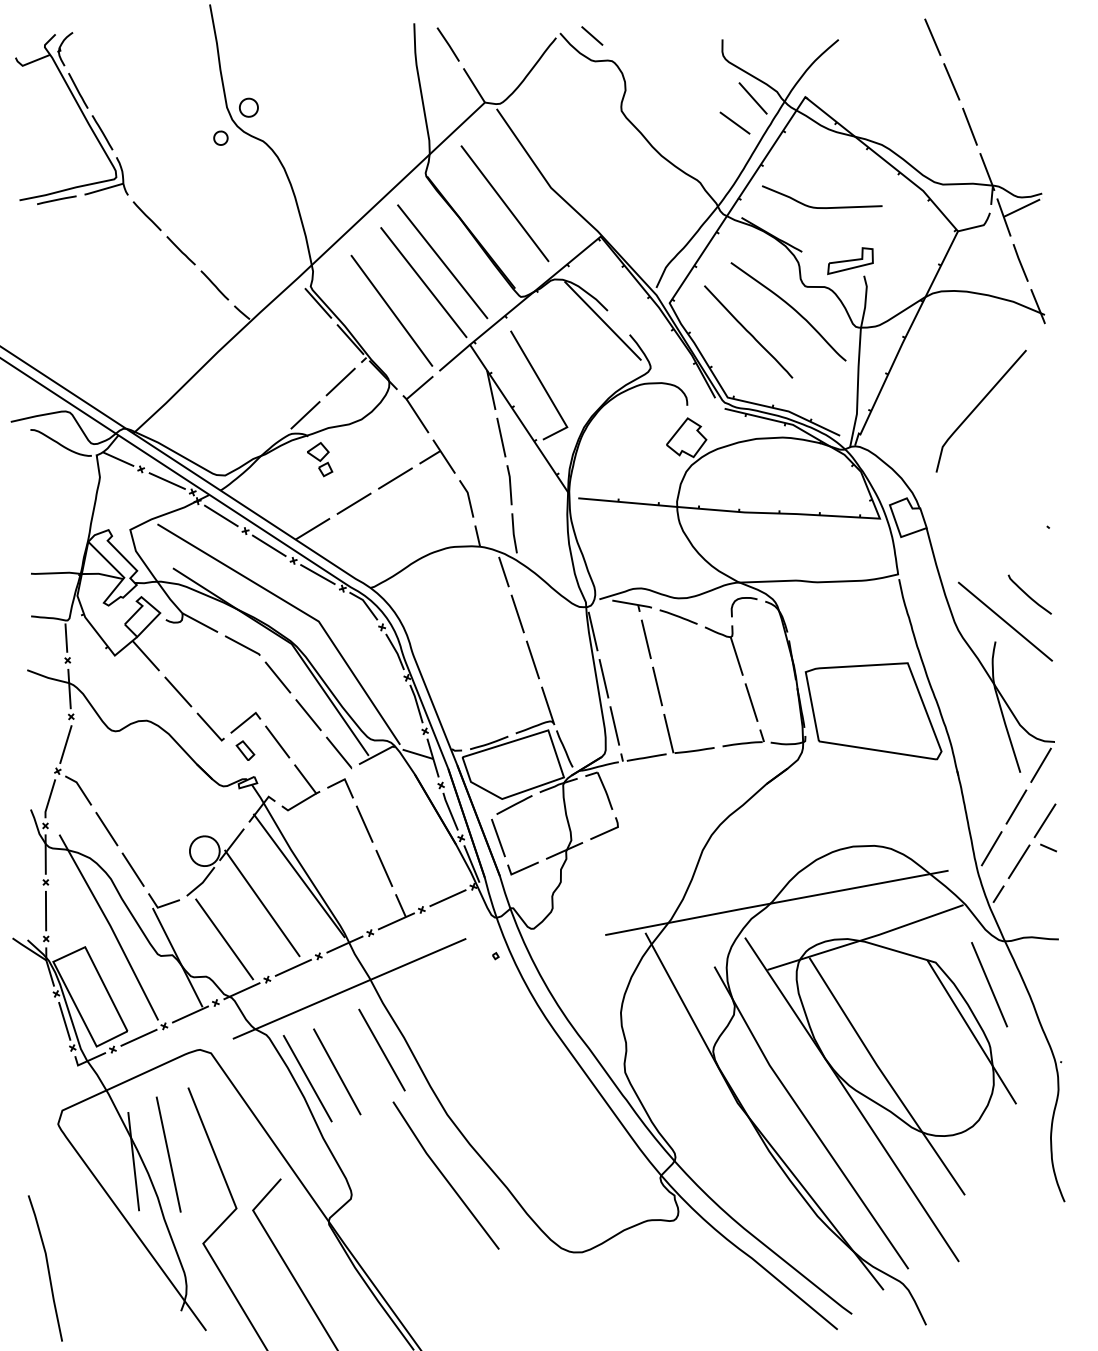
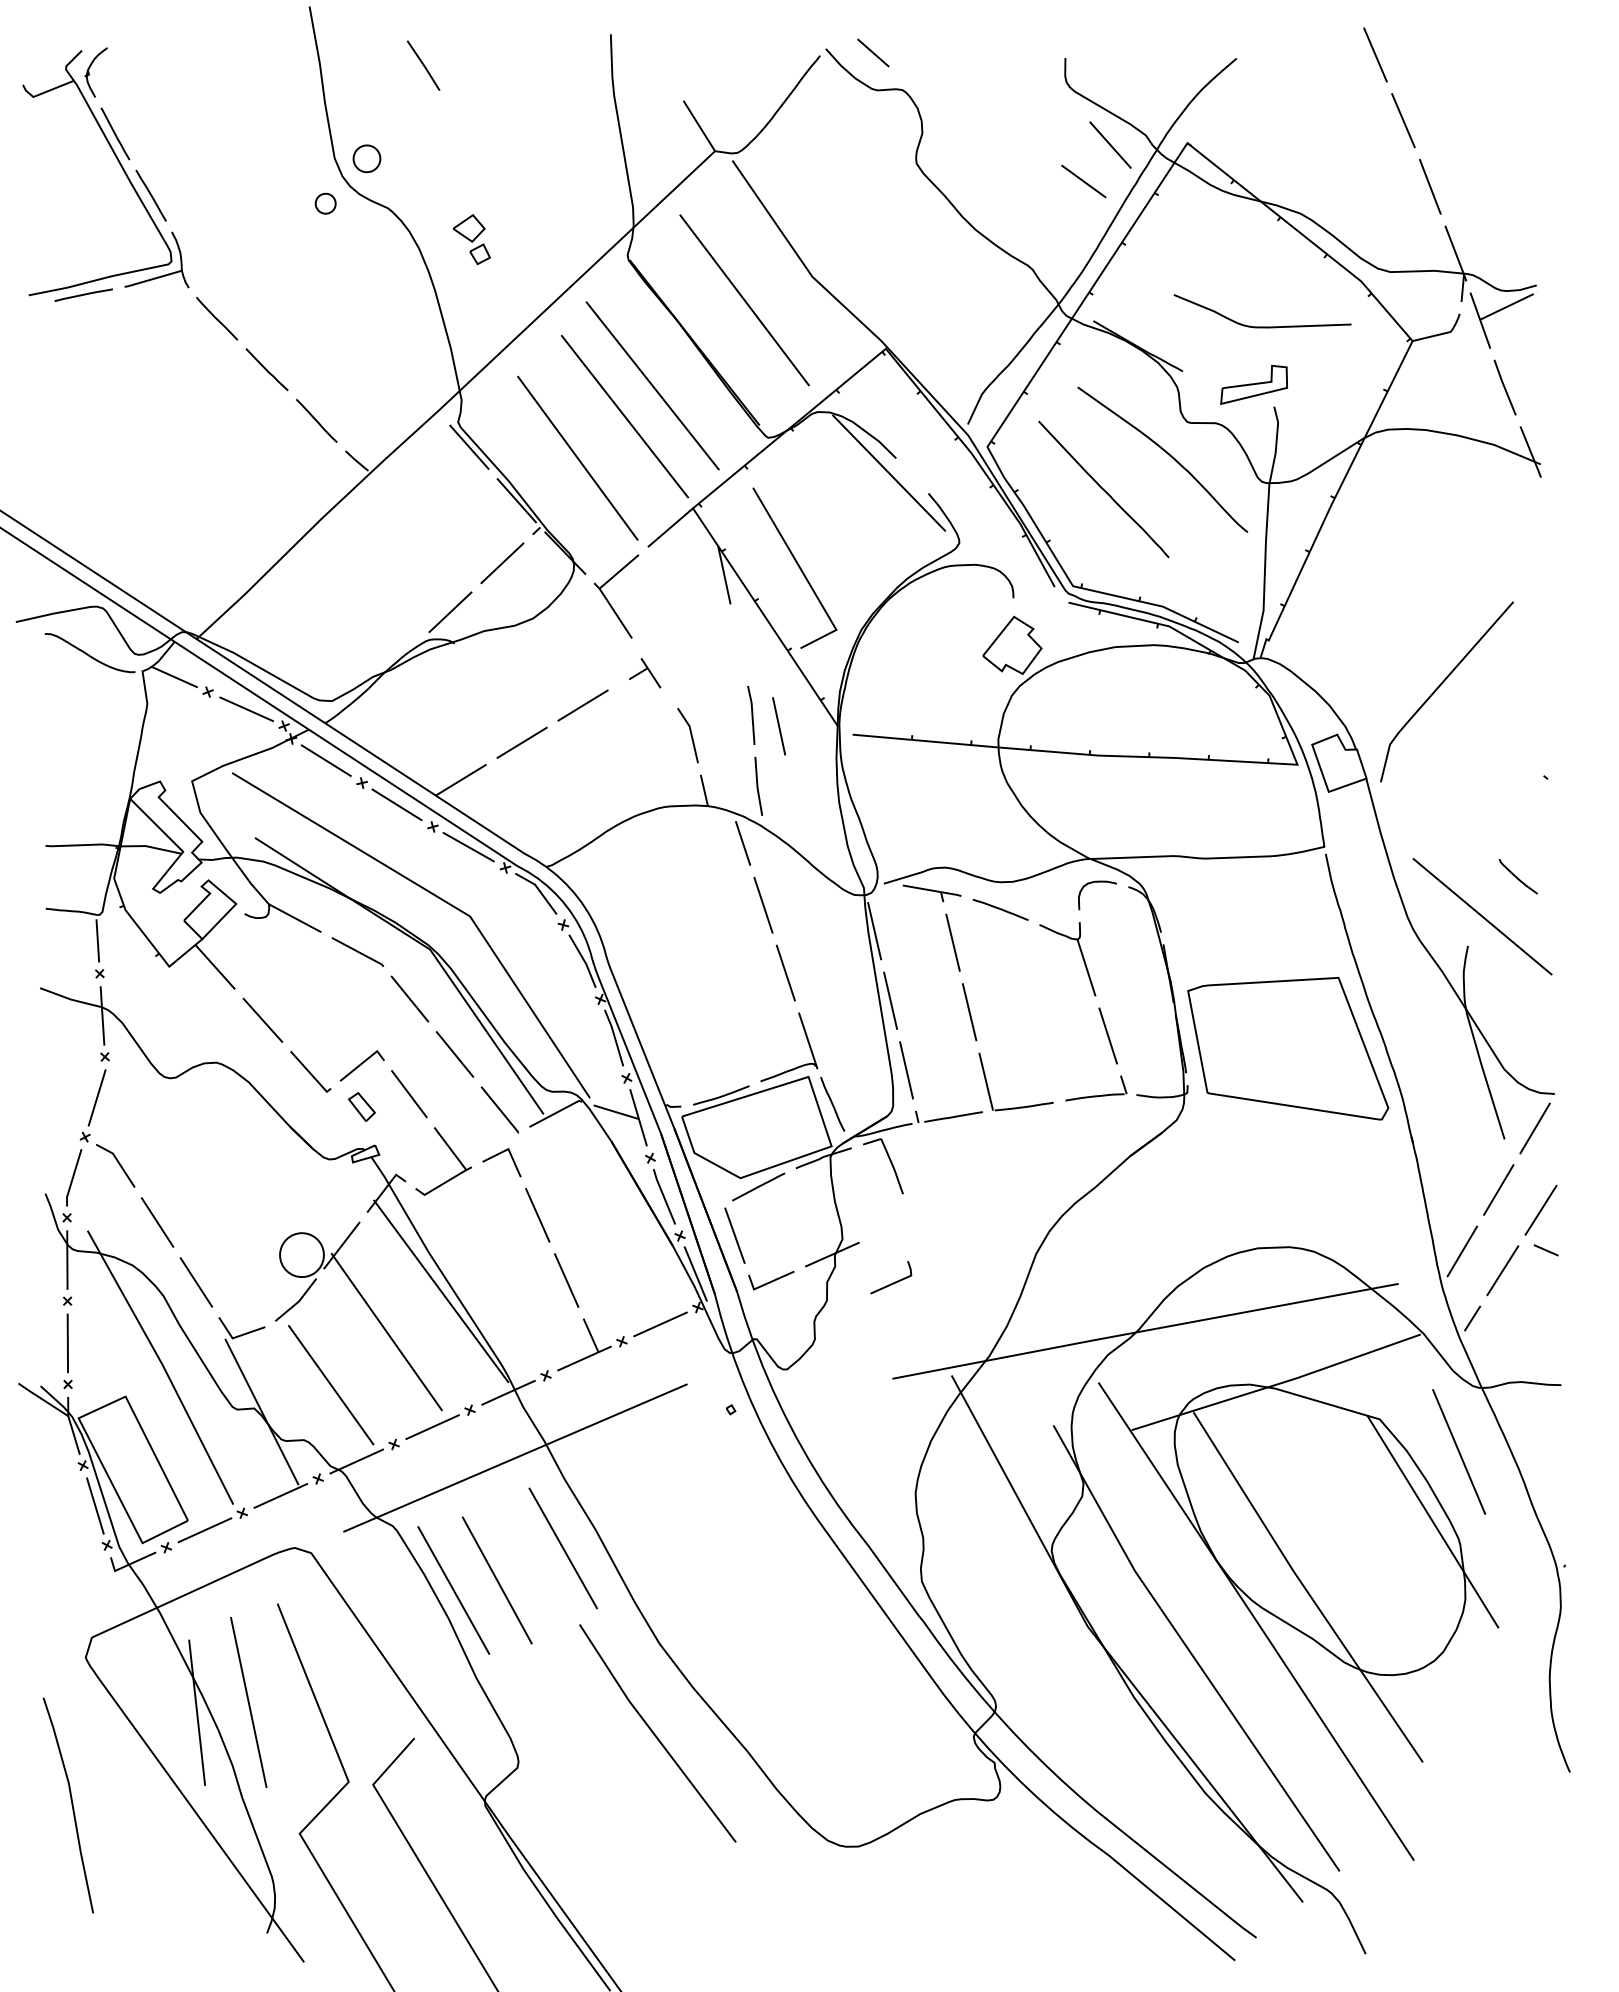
line: (447, 44) -> (422, 65), moved
curve: (822, 207) -> (1262, 326), moved
line: (977, 407) -> (1441, 686), moved
line: (501, 437) -> (779, 726), moved
part: (437, 456) -> (645, 673), size x0.6
part: (320, 459) -> (472, 239), moved
part: (1029, 594) -> (1518, 876), size x0.6
line: (605, 831) -> (892, 1282), moved
line: (47, 1268) -> (71, 1805), moved

